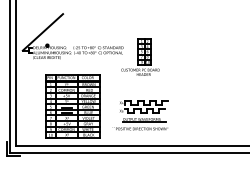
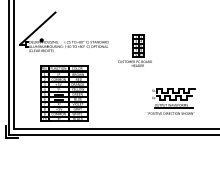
part: (140, 56) -> (135, 49), moved
part: (140, 115) -> (170, 101), moved

